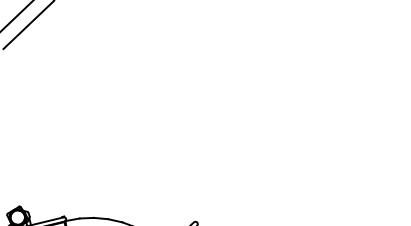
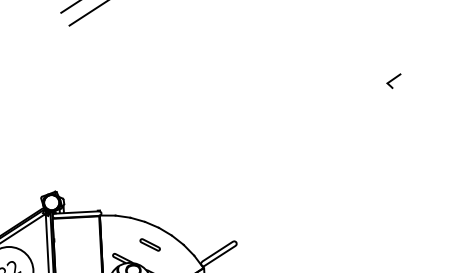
line: (315, 43) -> (393, 80), added

